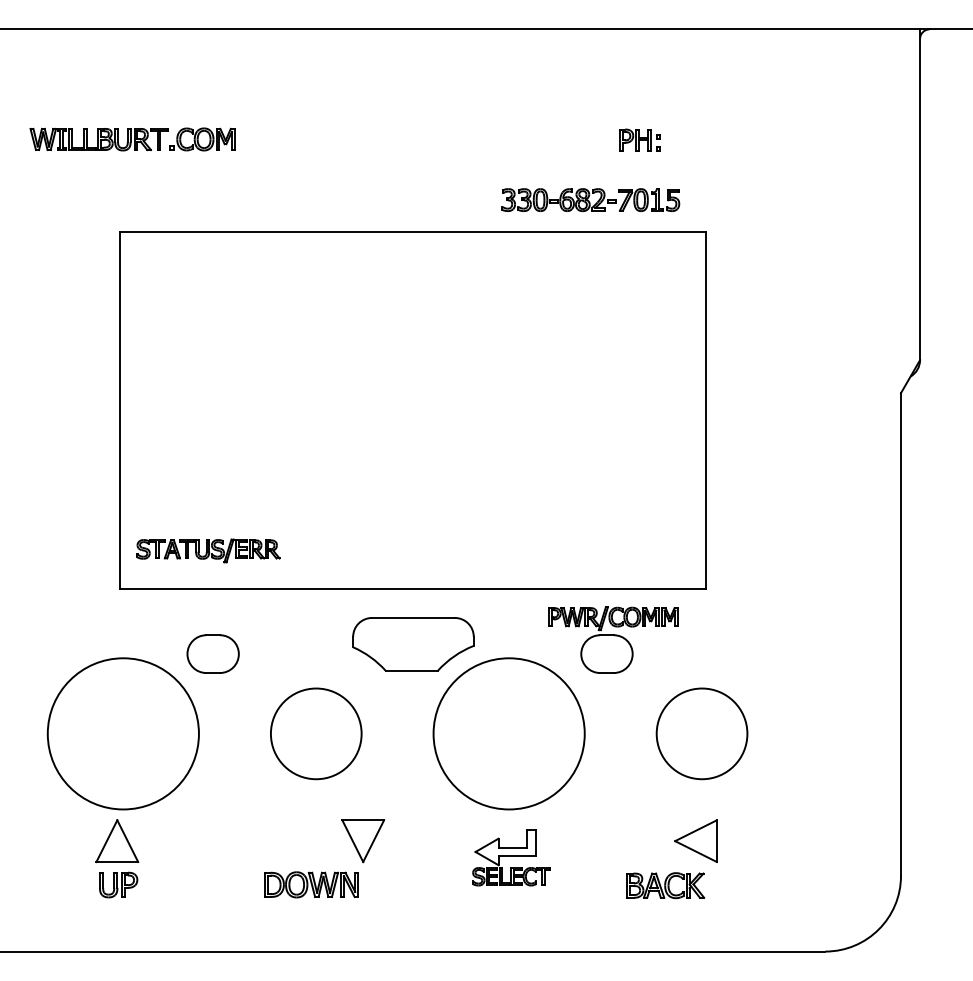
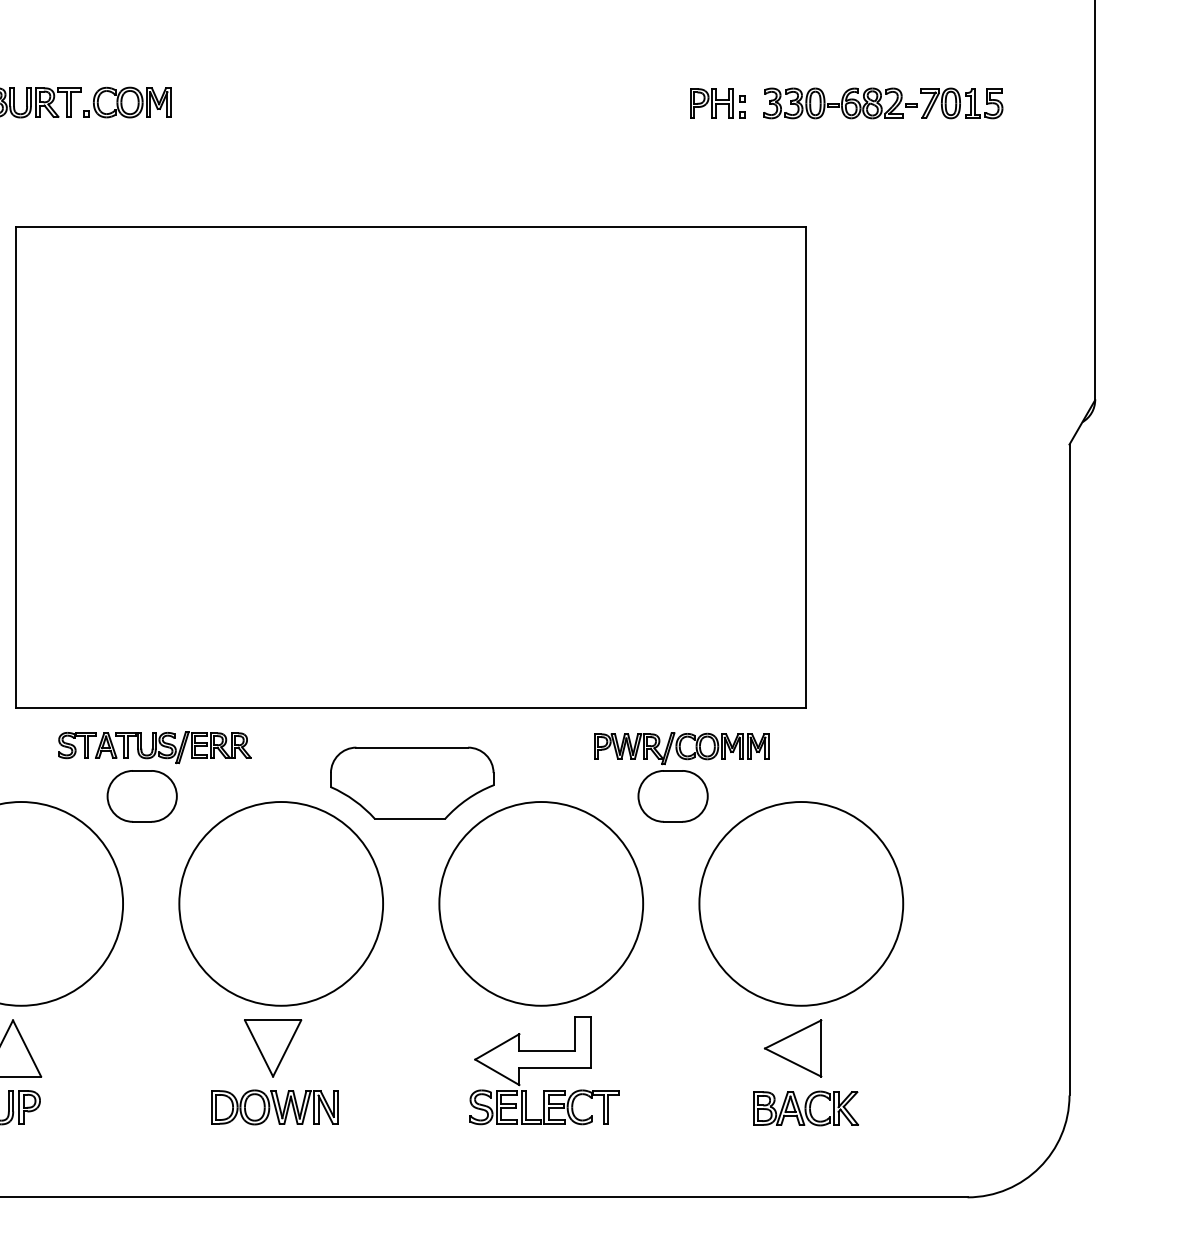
part: (590, 200) -> (882, 103), moved
part: (208, 550) -> (154, 747), moved
circle: (315, 733) -> (280, 903), size x1.67
circle: (701, 733) -> (800, 903), size x1.67
part: (362, 841) -> (272, 1048), moved
part: (511, 857) -> (544, 1070), size x1.43
part: (665, 885) -> (805, 1108), moved

